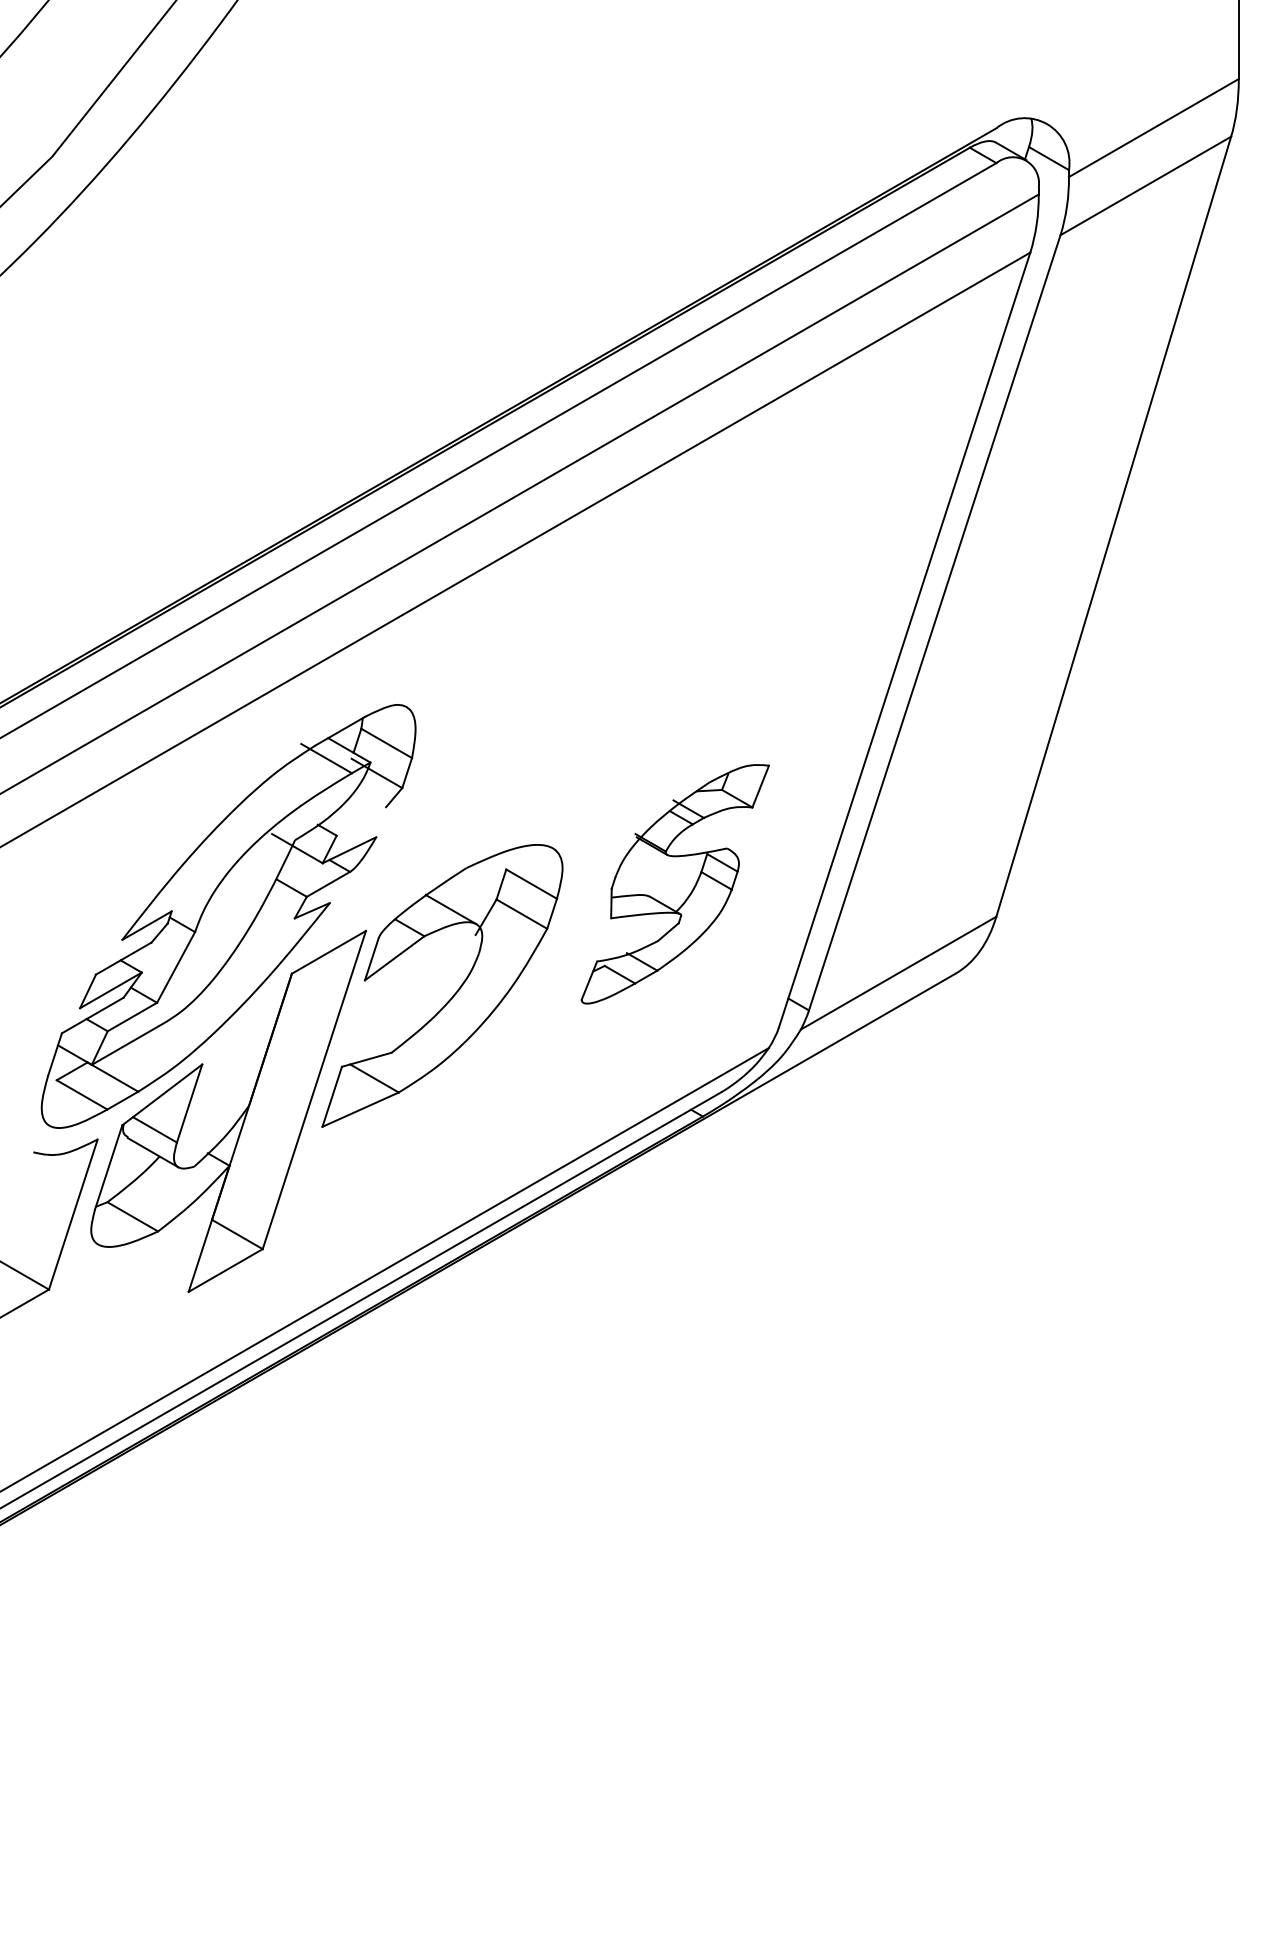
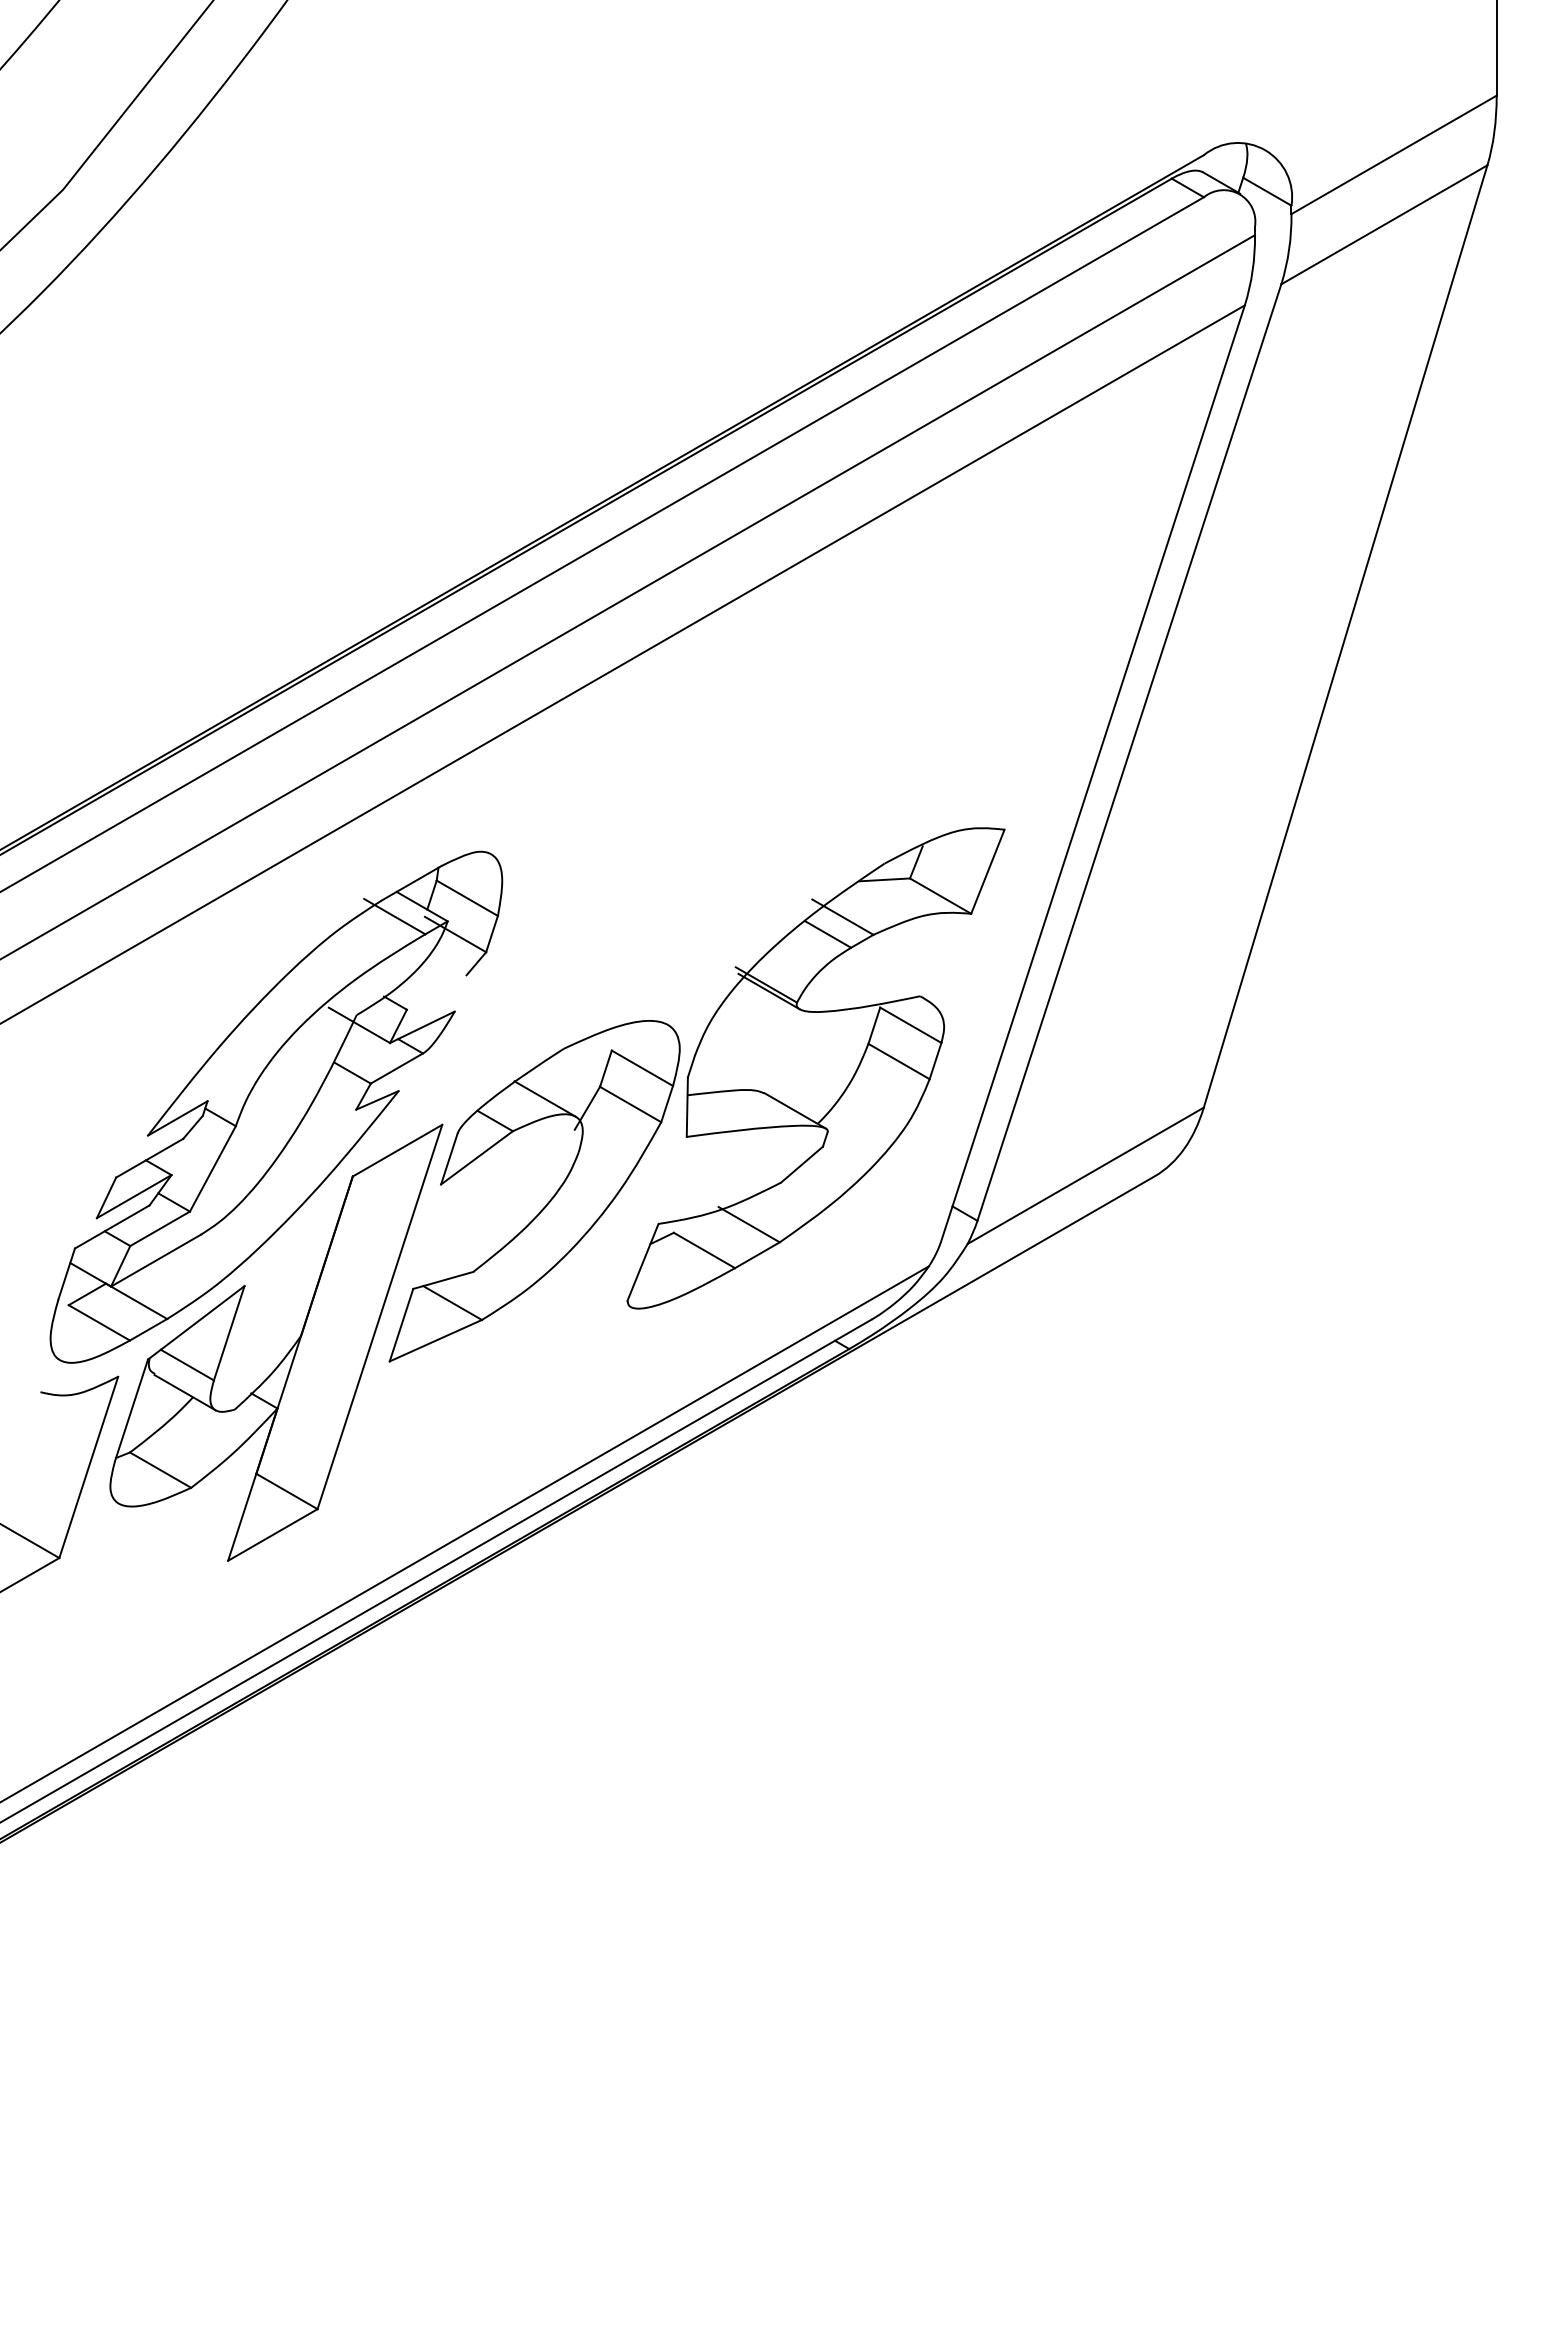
part: (674, 884) -> (815, 1068), size x1.67

